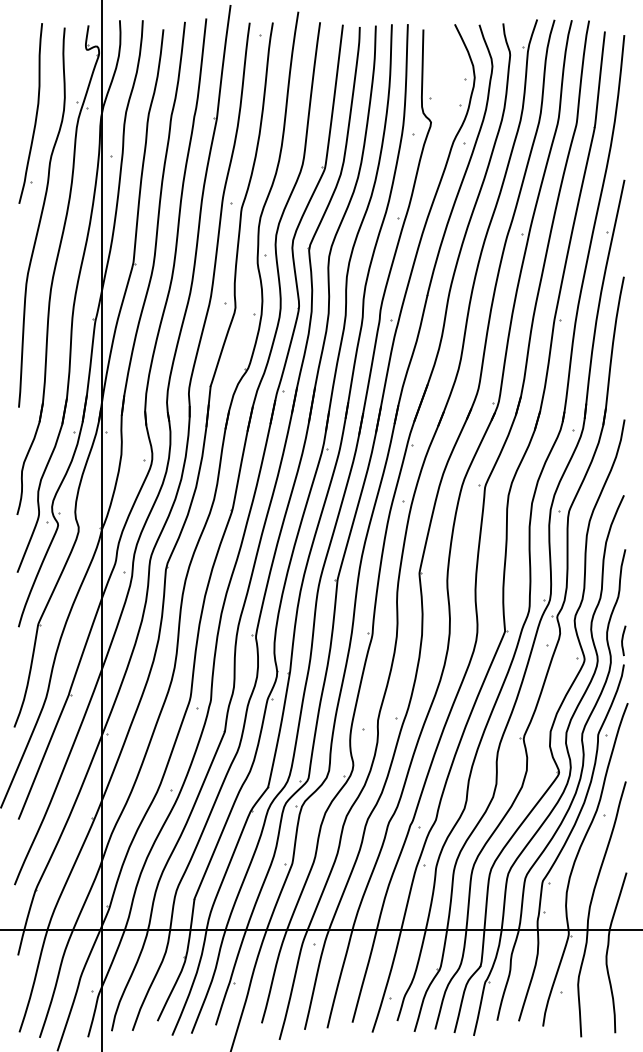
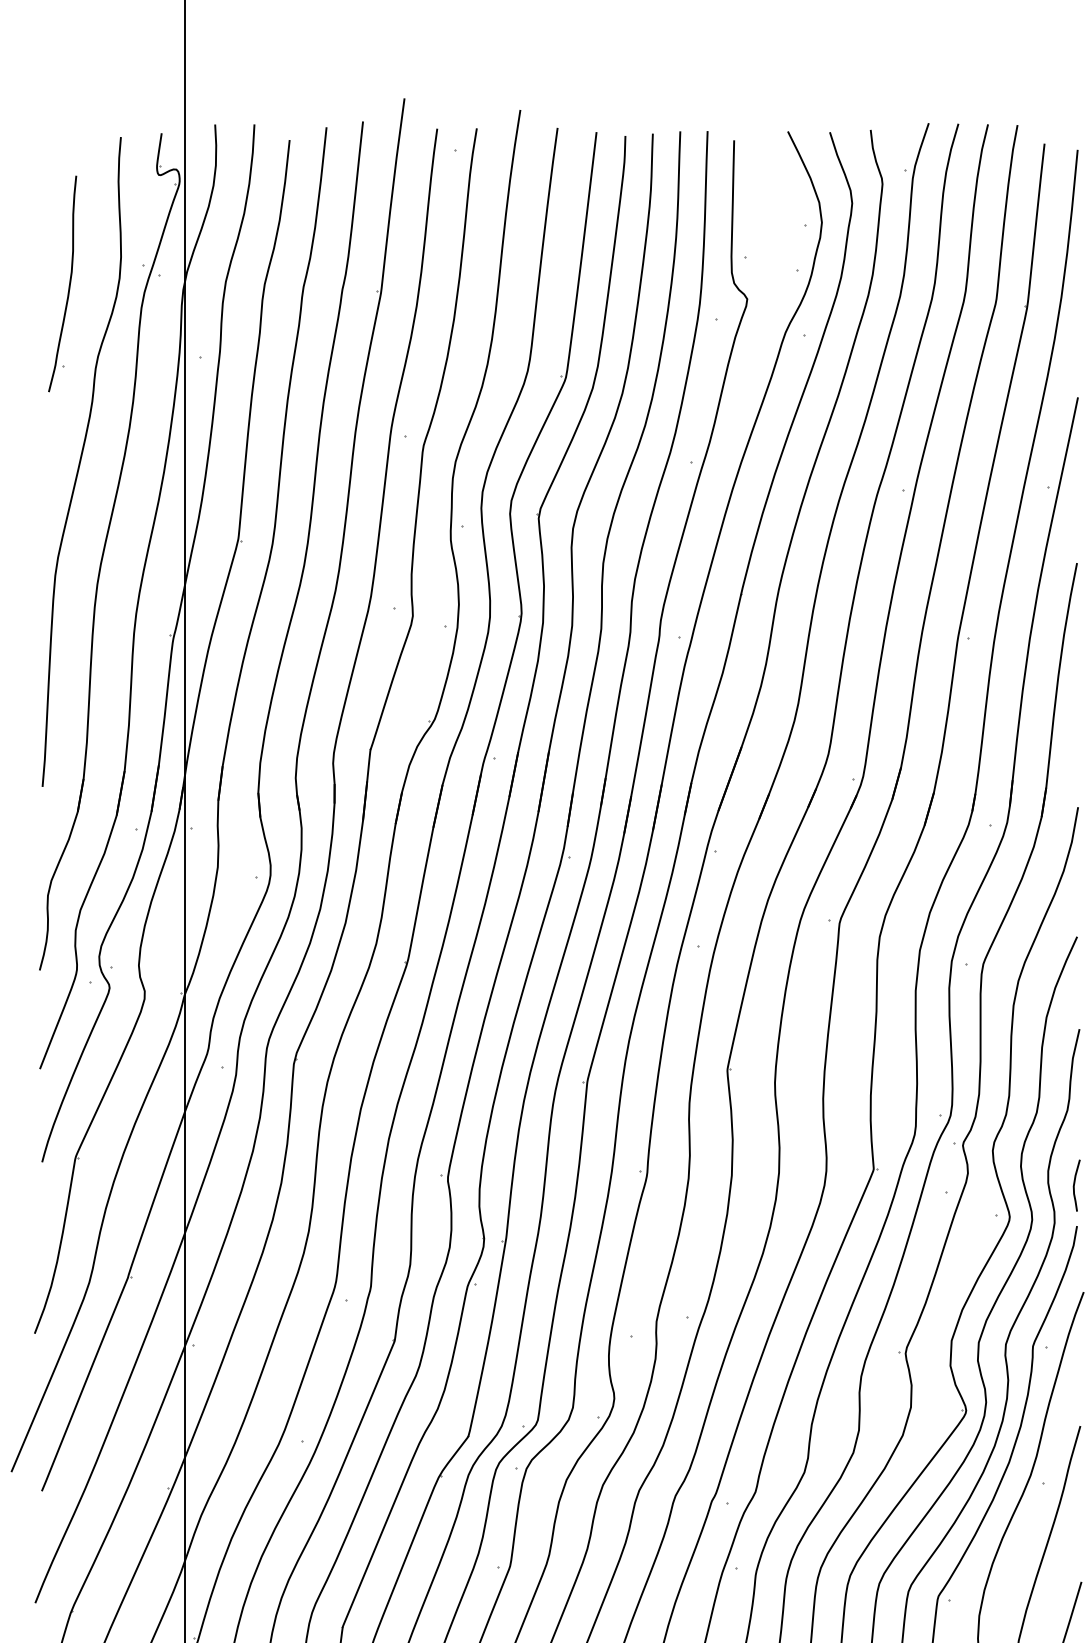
part: (30, 113) -> (62, 283), size x0.7

